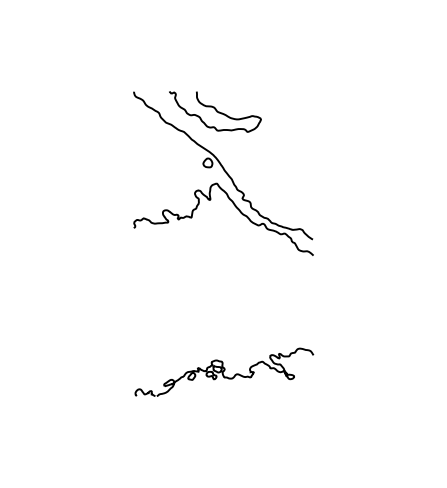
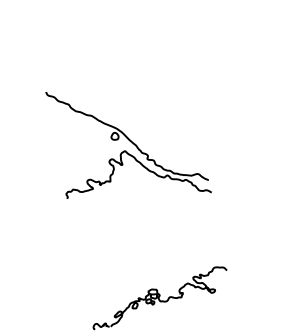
curve: (215, 110) -> (112, 94), removed

